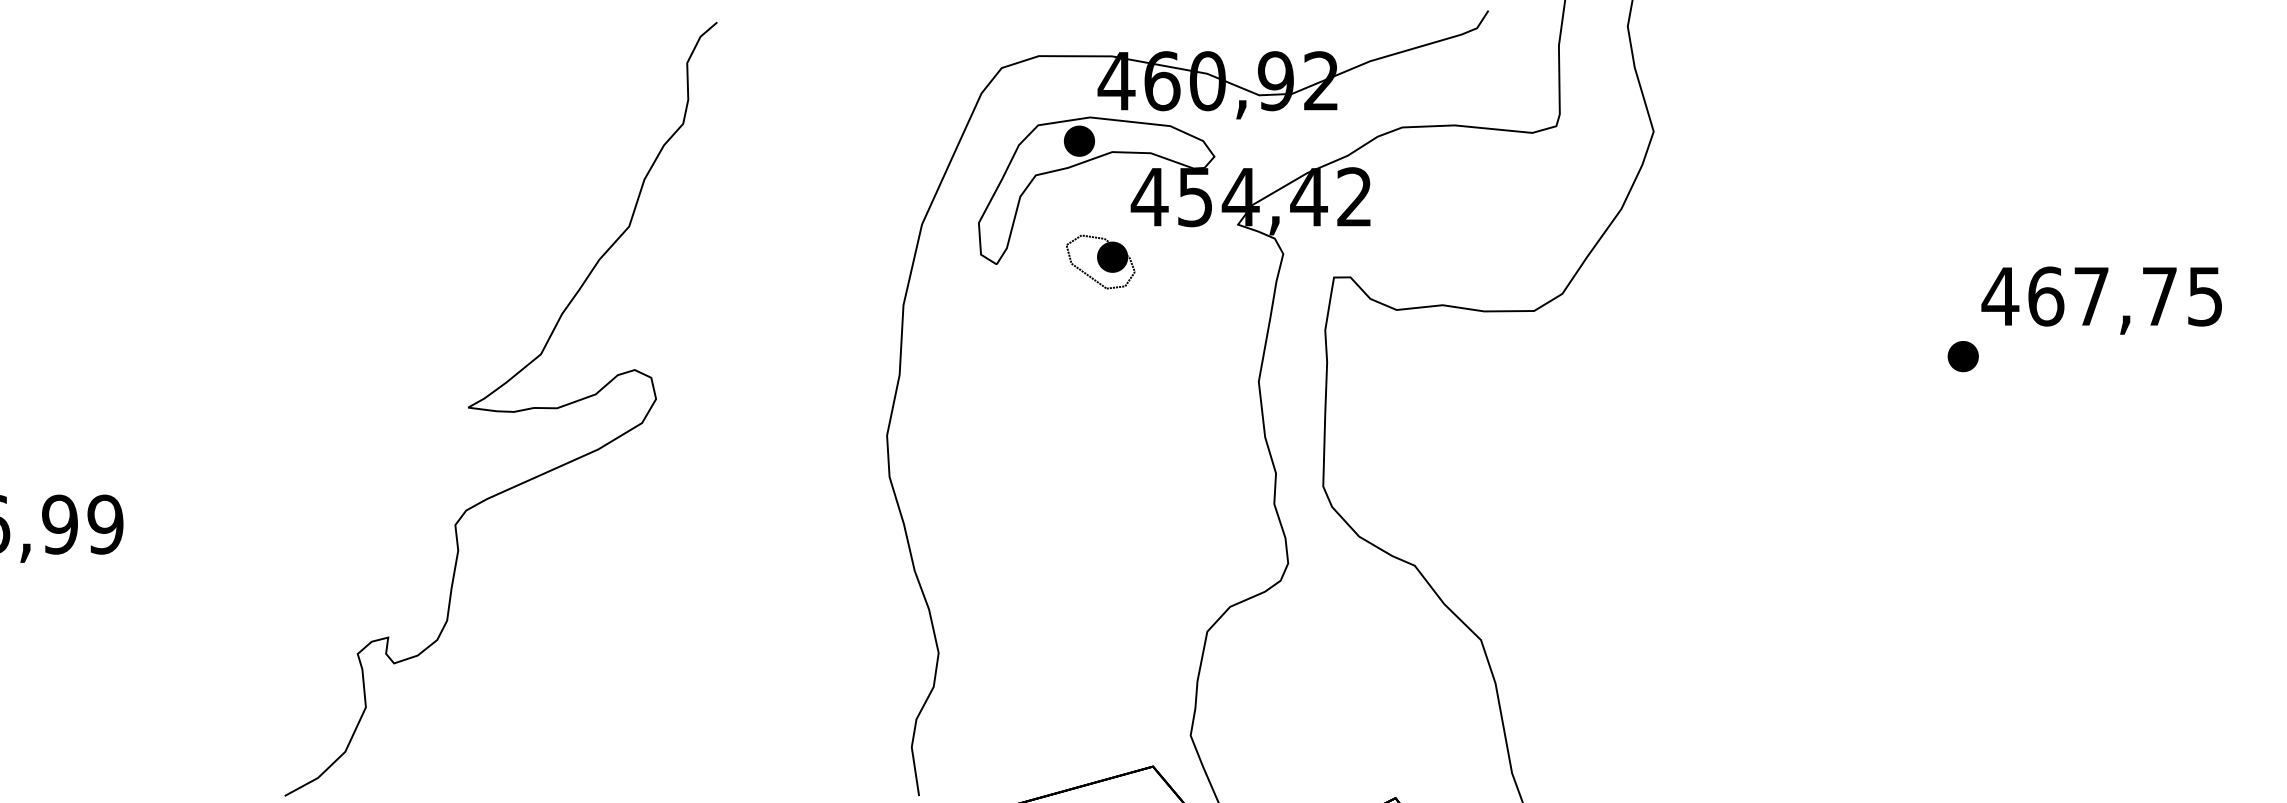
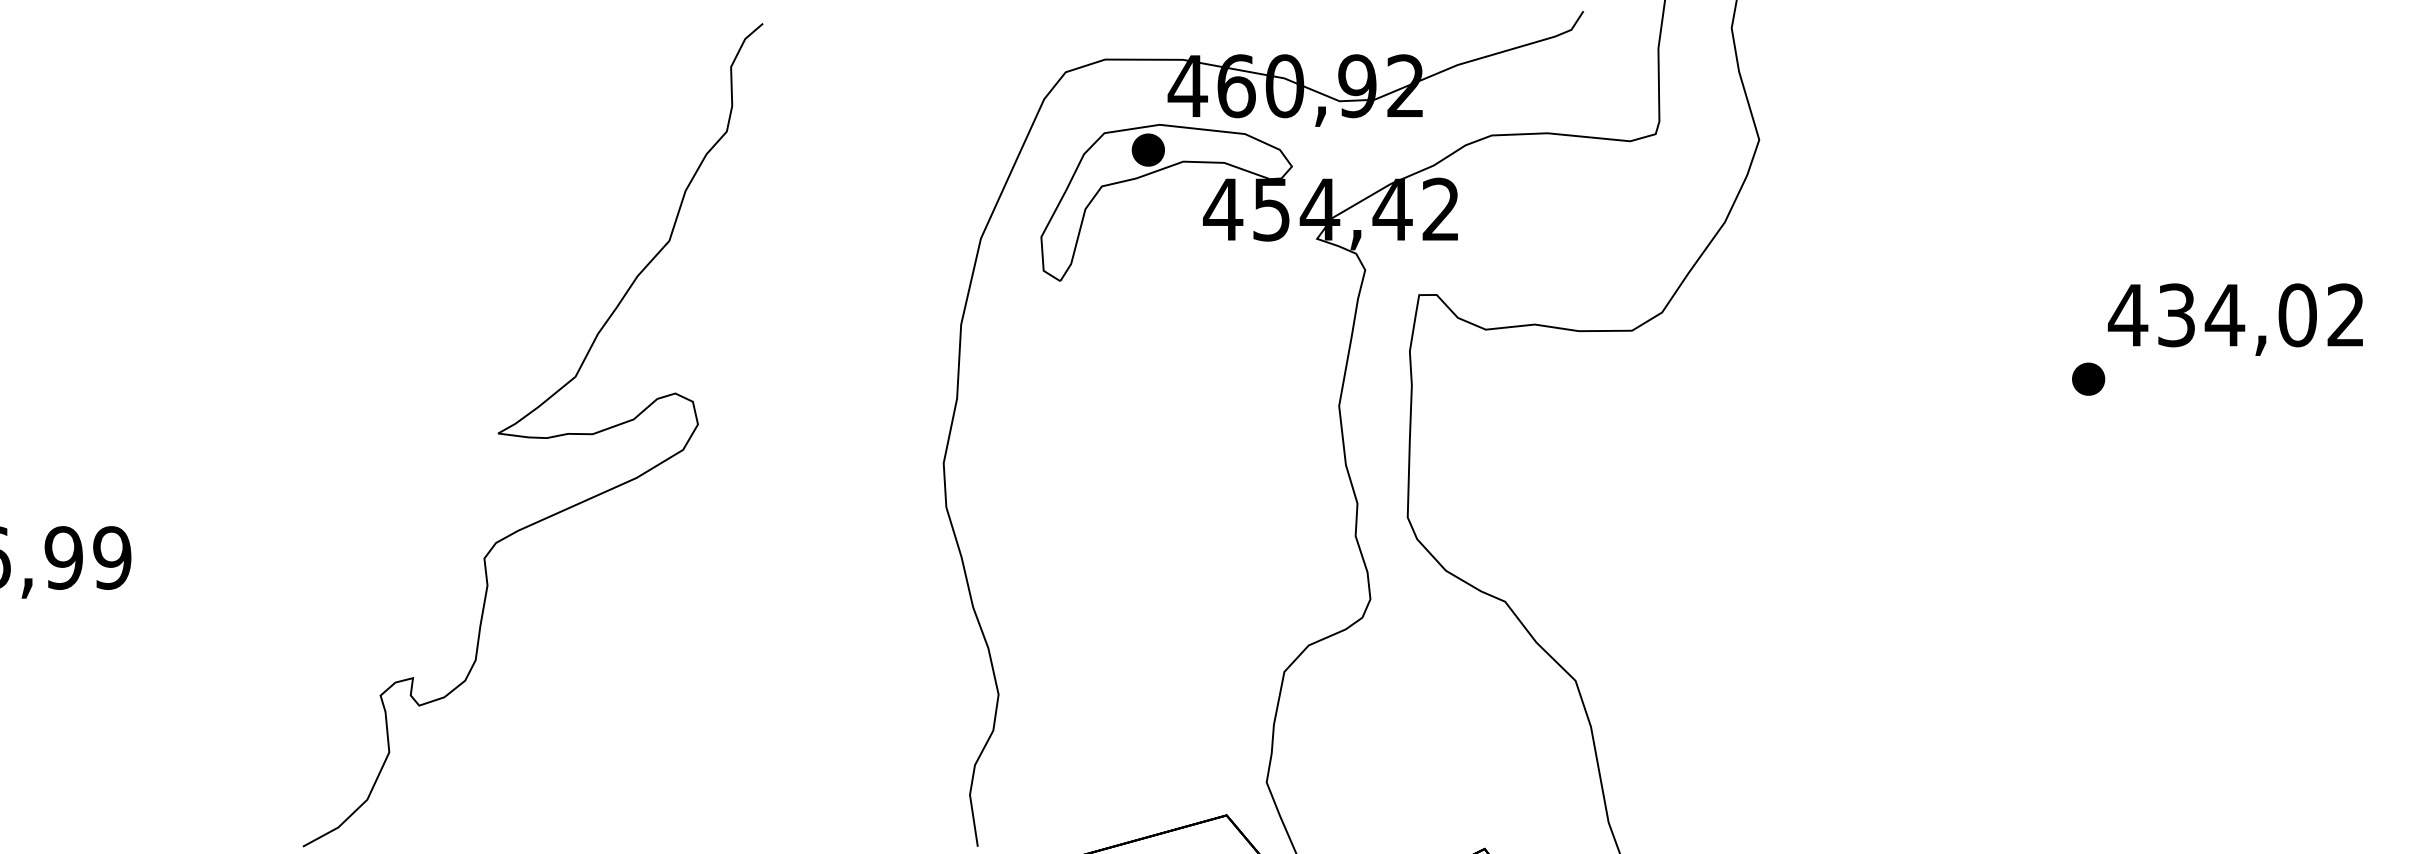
part: (1100, 261) -> (1170, 278), removed
text: (2124, 296) -> (2260, 315), 467,75 -> 434,02

